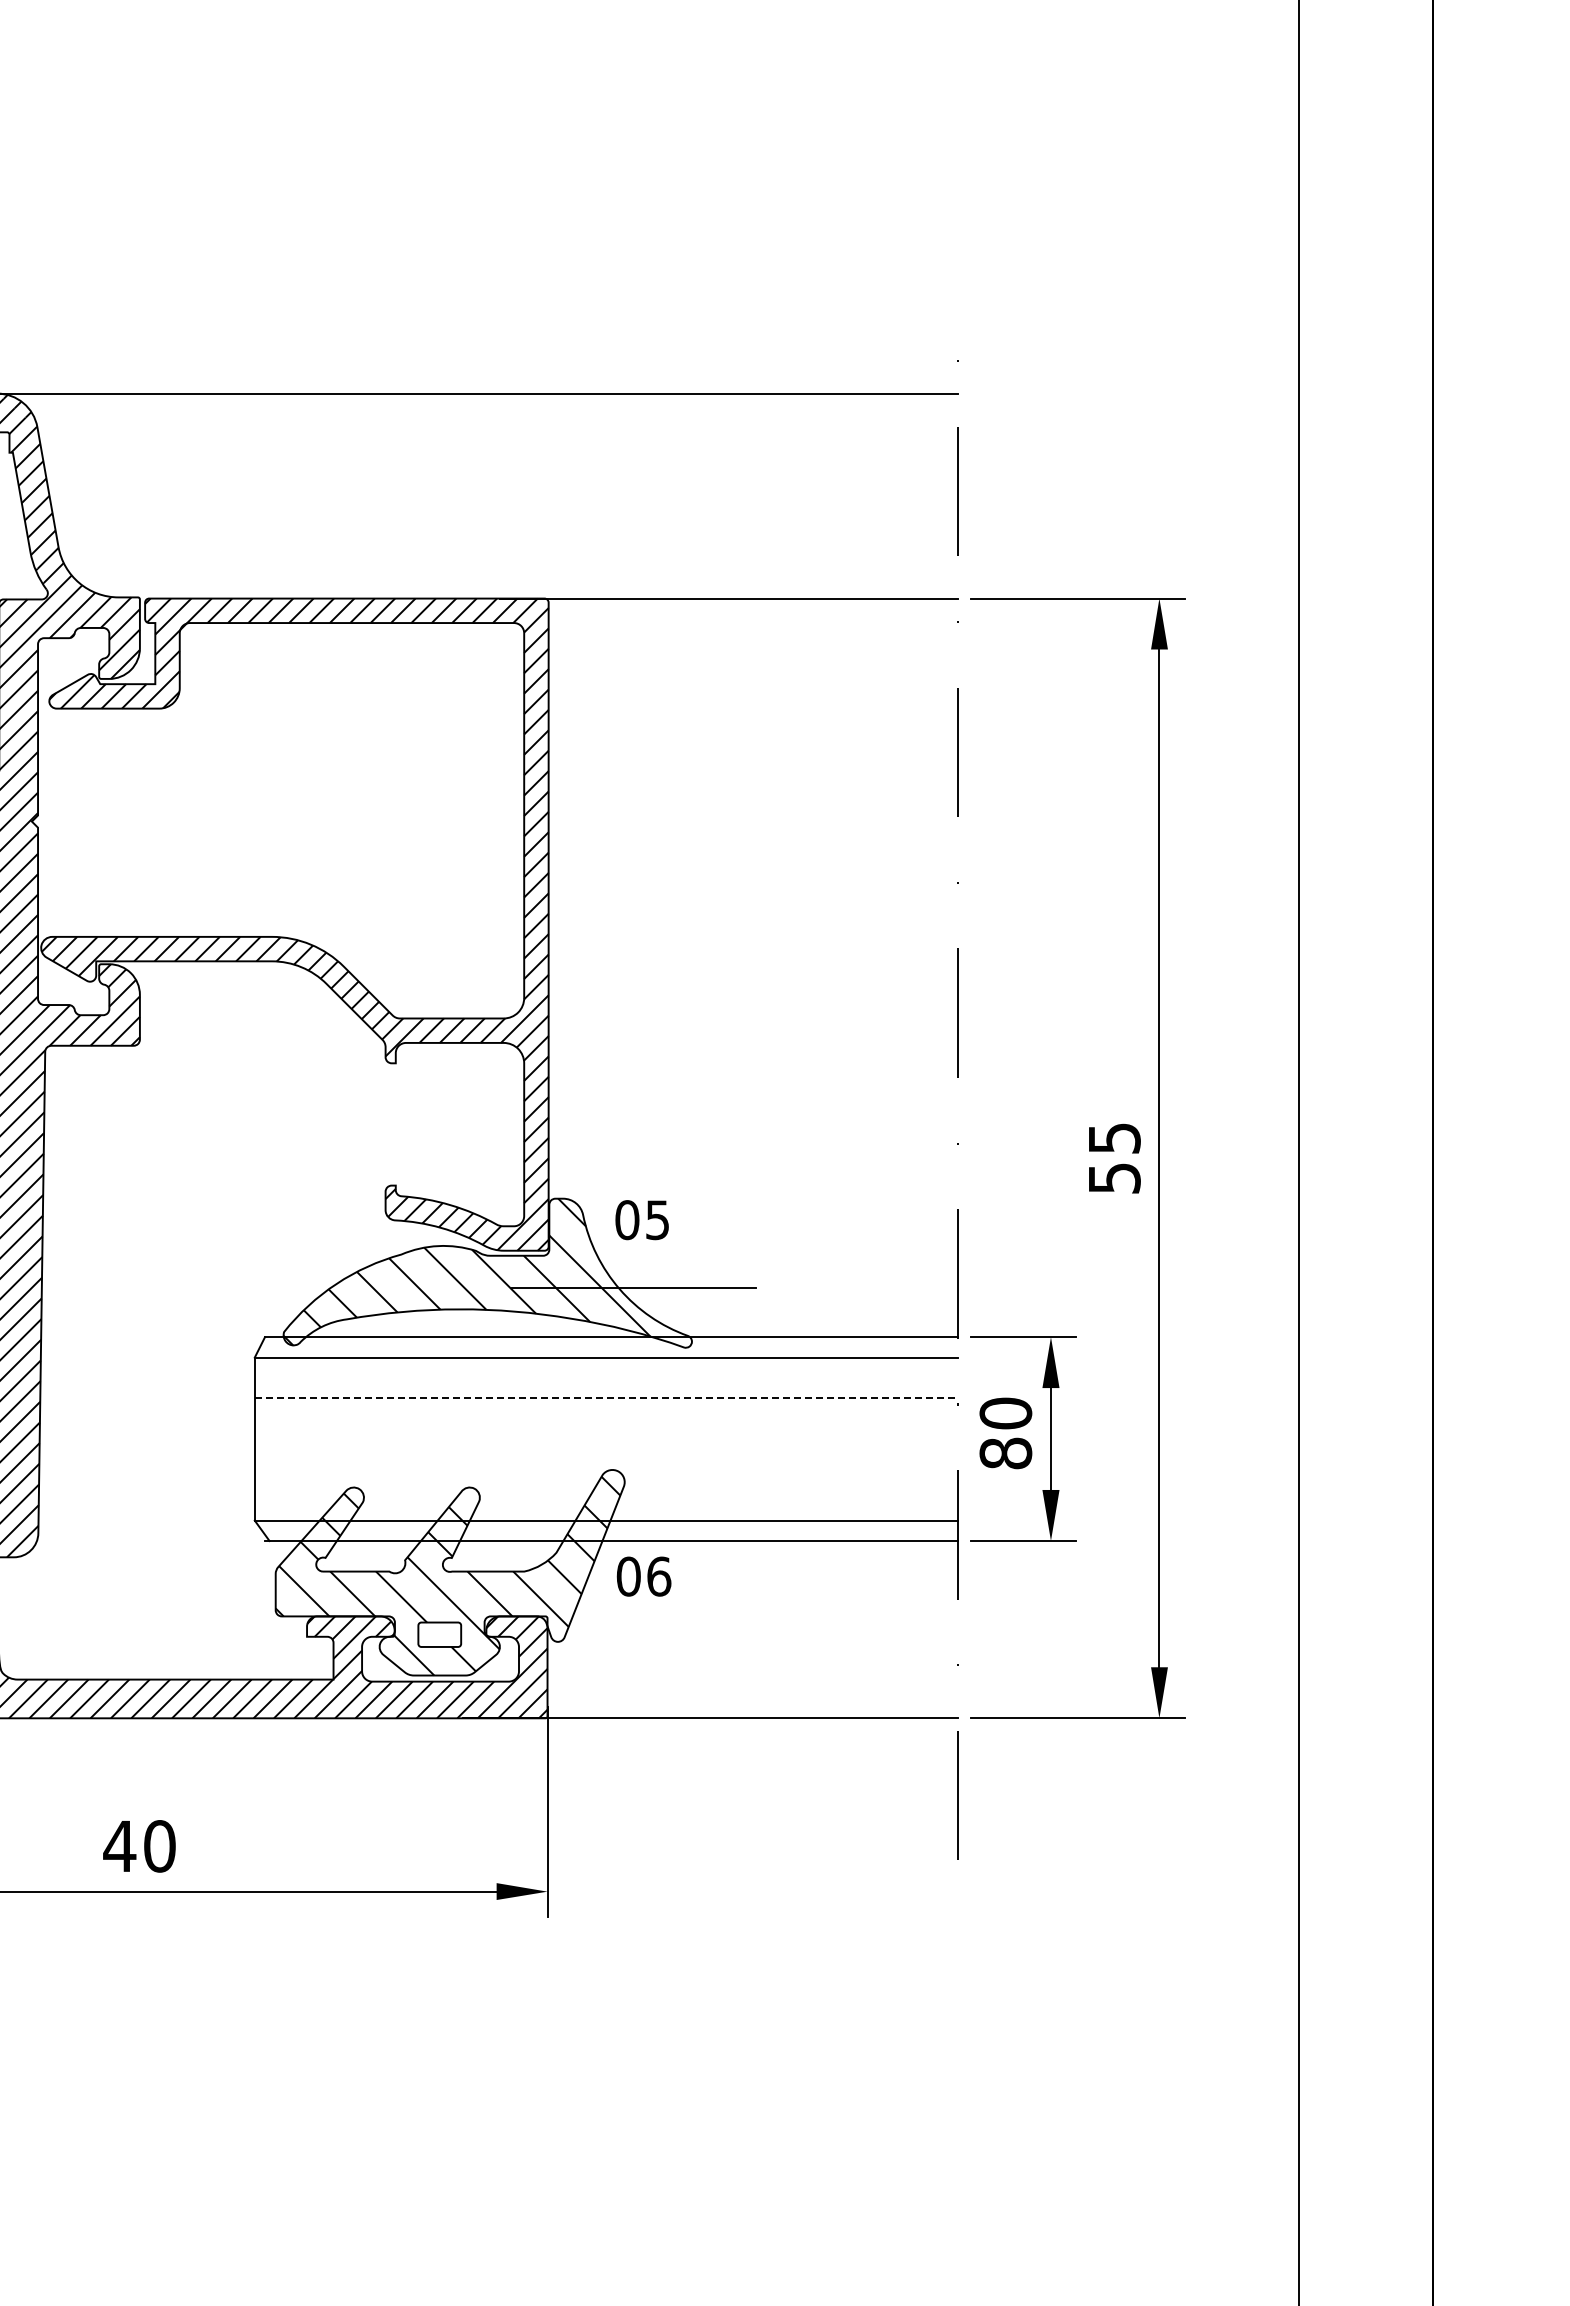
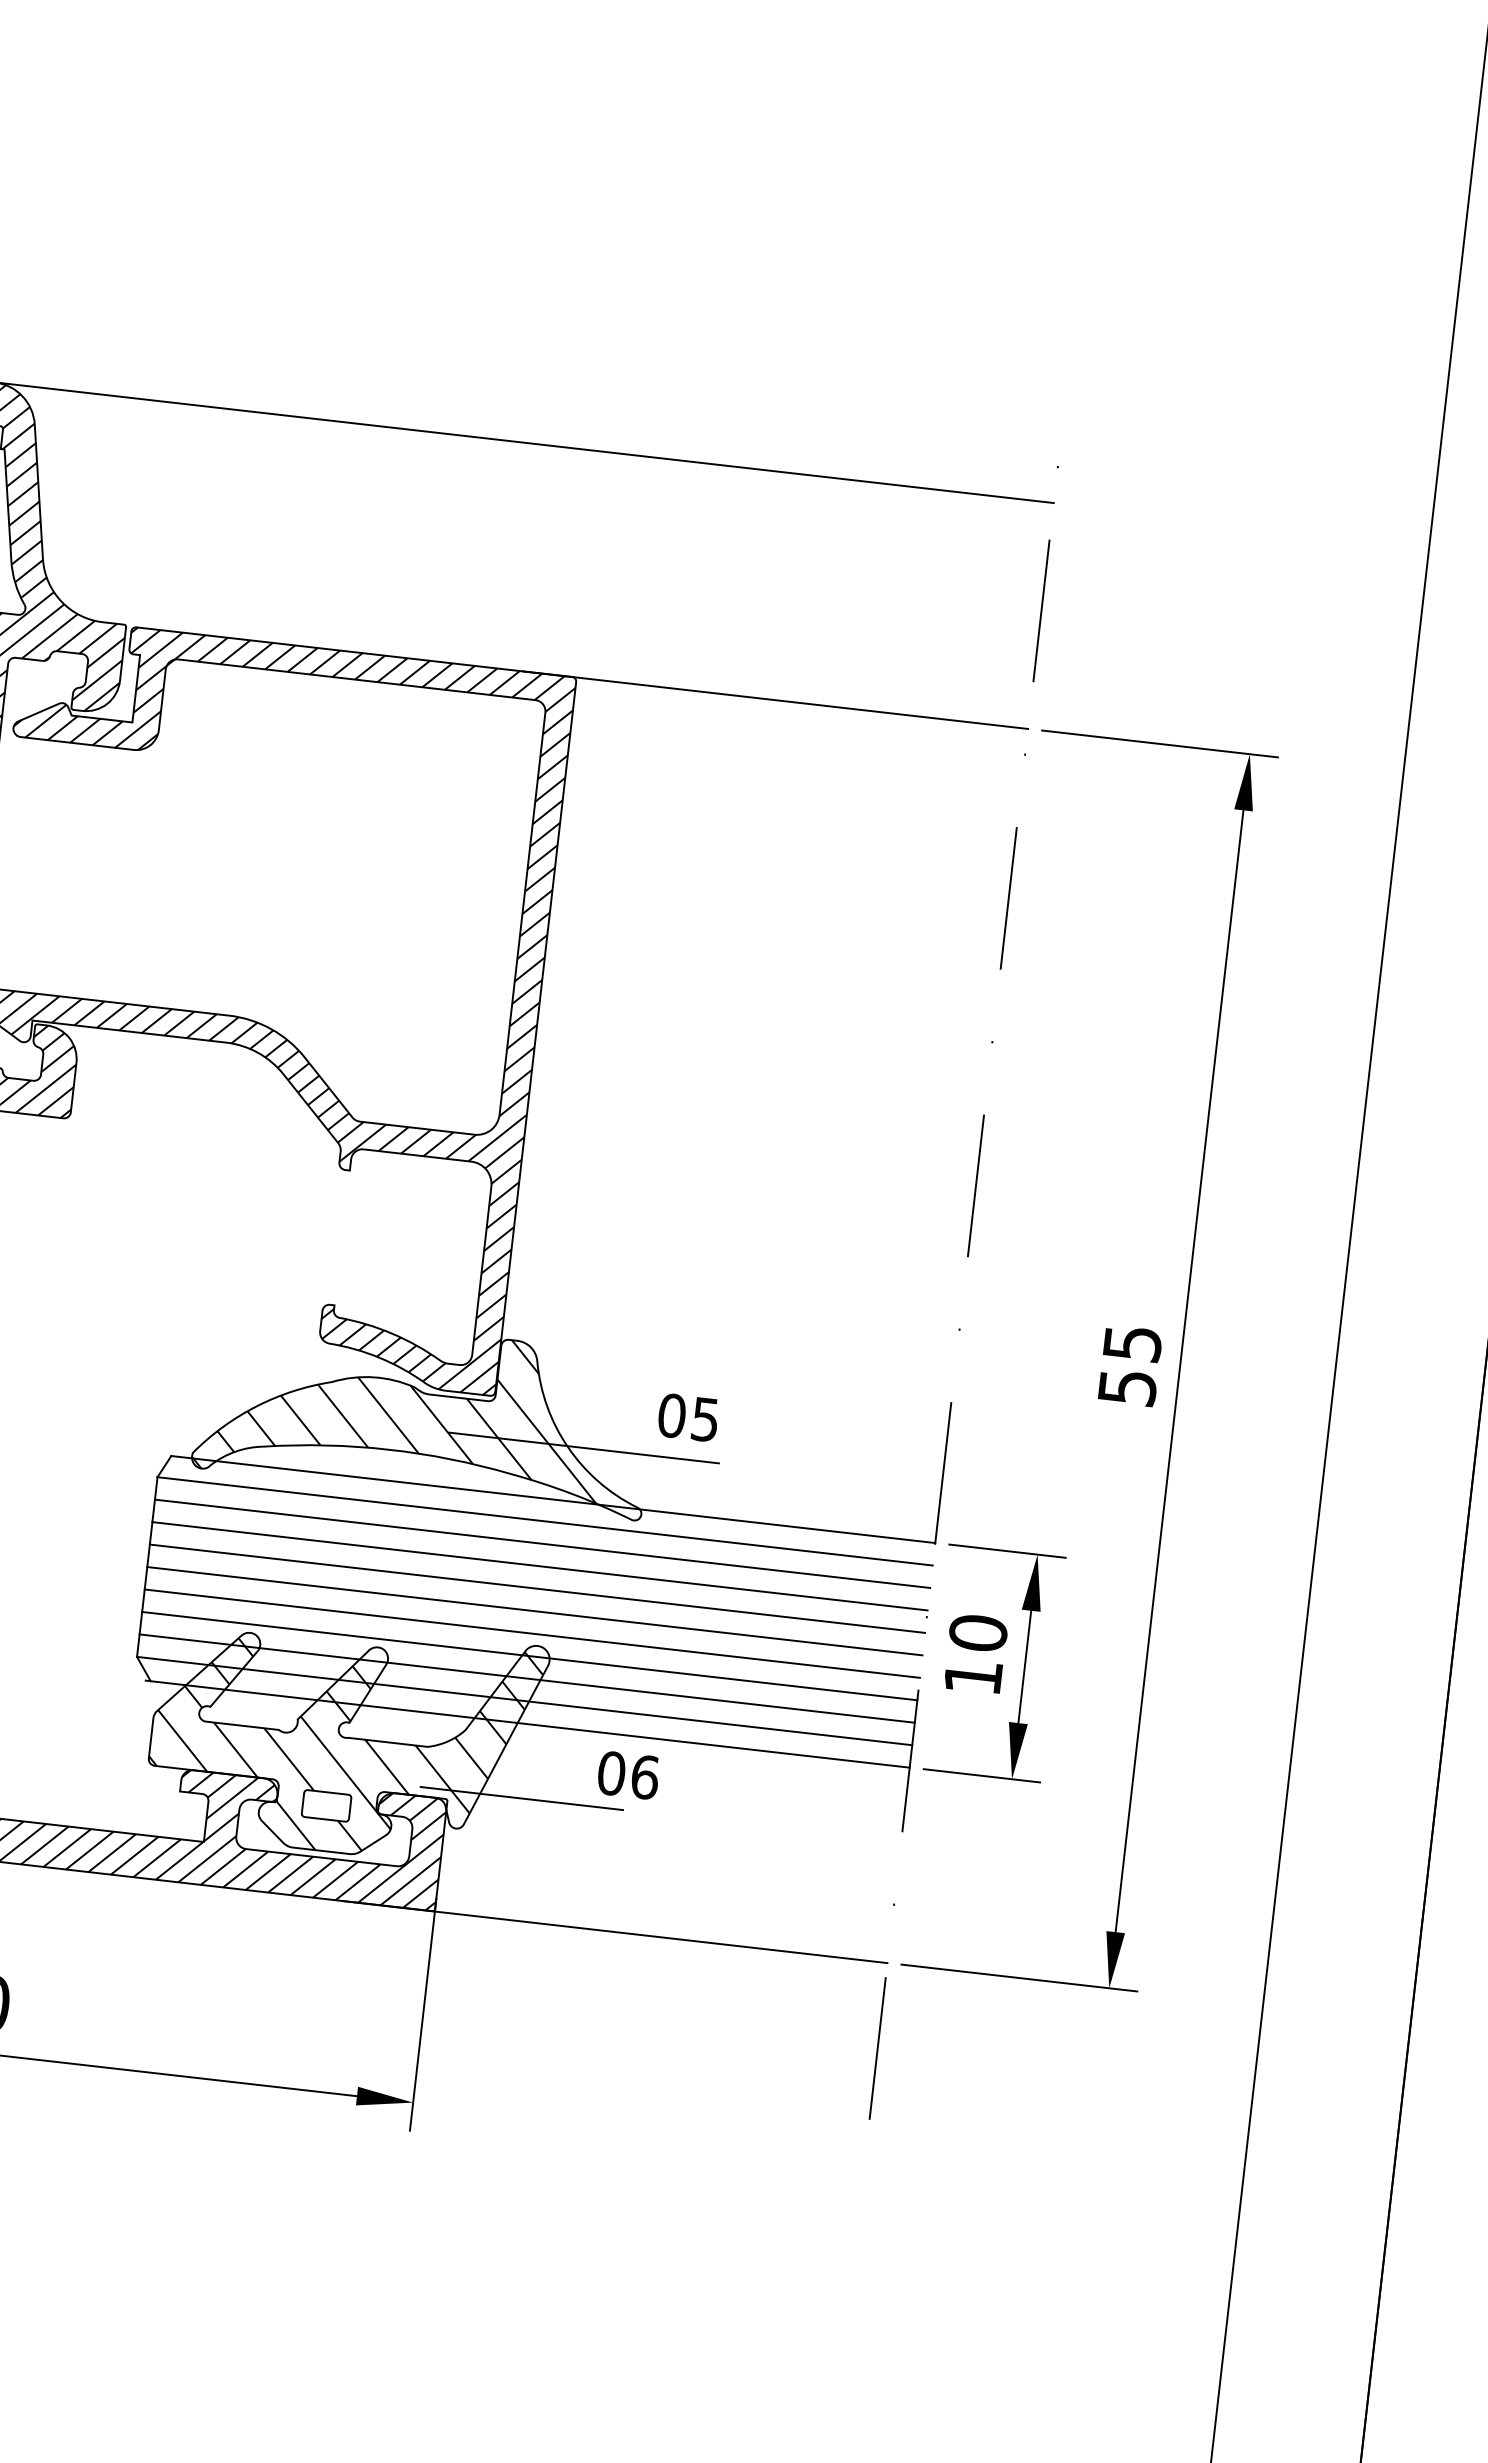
text: (641, 1220) -> (687, 1418), moved
line: (606, 1377) -> (542, 1543), added
line: (606, 1398) -> (540, 1566), dashed -> solid
line: (606, 1418) -> (537, 1588), added
line: (606, 1439) -> (534, 1611), added
text: (1005, 1453) -> (972, 1677), 80 -> 10
line: (606, 1459) -> (532, 1633), added
line: (606, 1479) -> (529, 1655), added
line: (606, 1500) -> (527, 1678), added
text: (643, 1576) -> (627, 1775), moved
line: (613, 1608) -> (521, 1798), added

